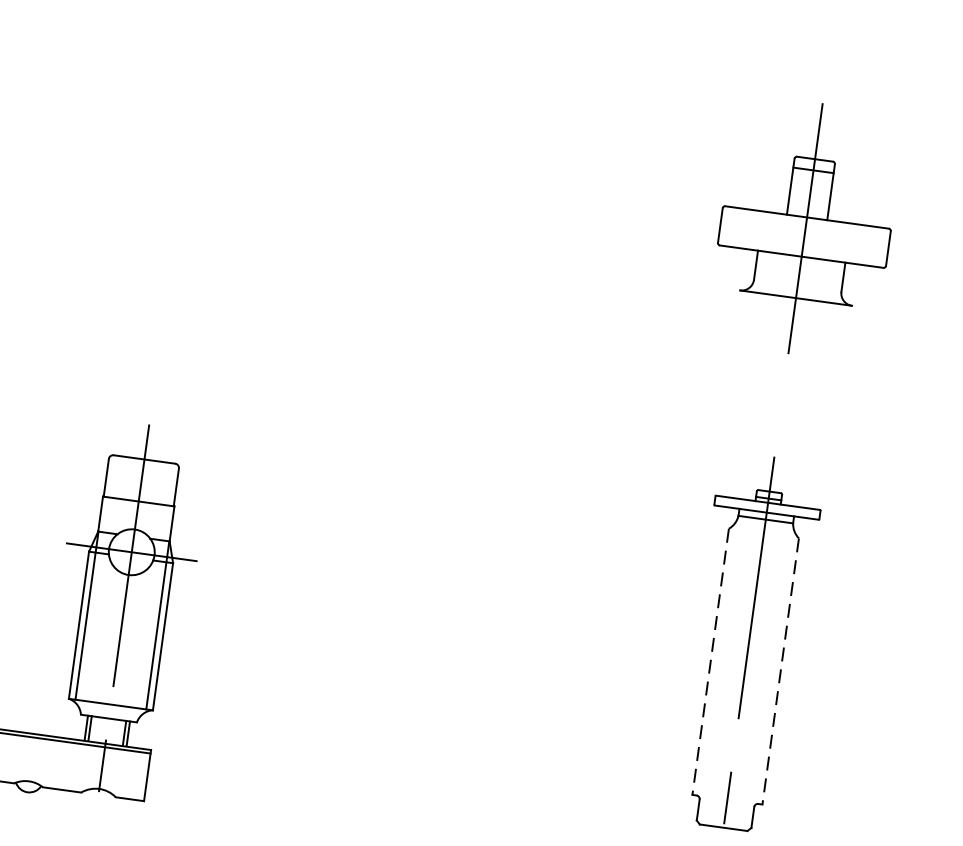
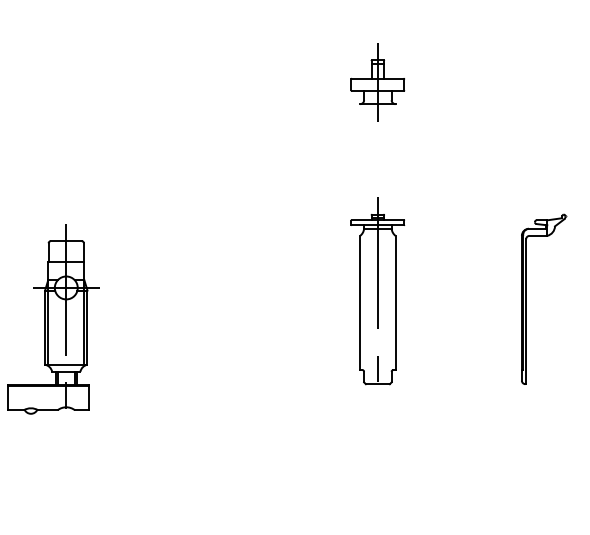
part: (804, 229) -> (377, 82), size x0.62
line: (711, 663) -> (360, 303), dashed -> solid
line: (780, 672) -> (395, 303), dashed -> solid

